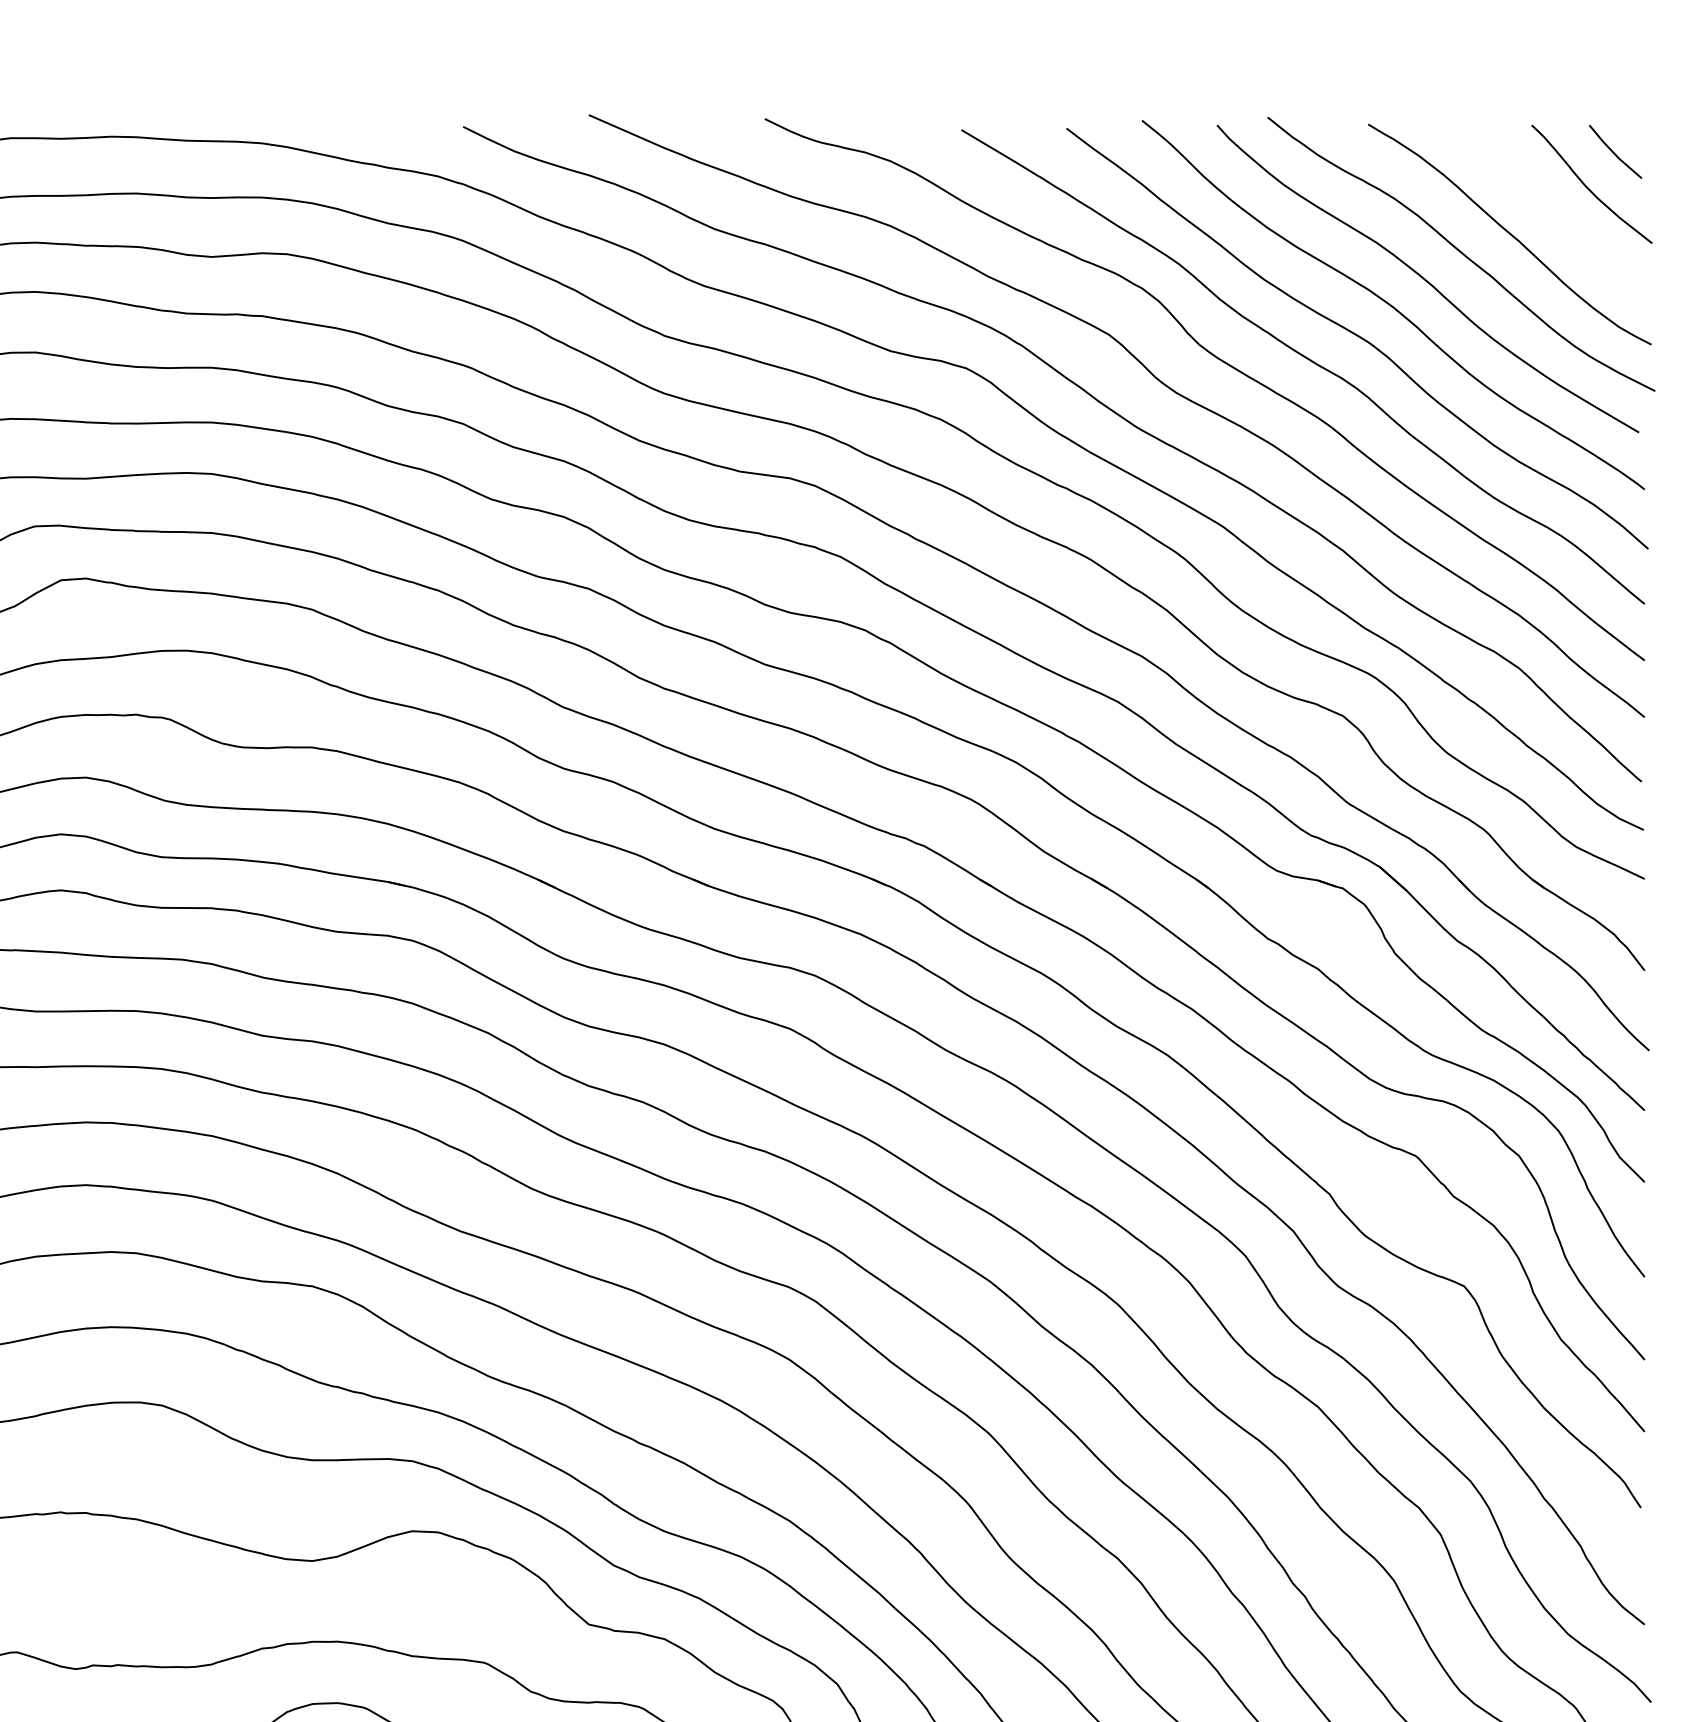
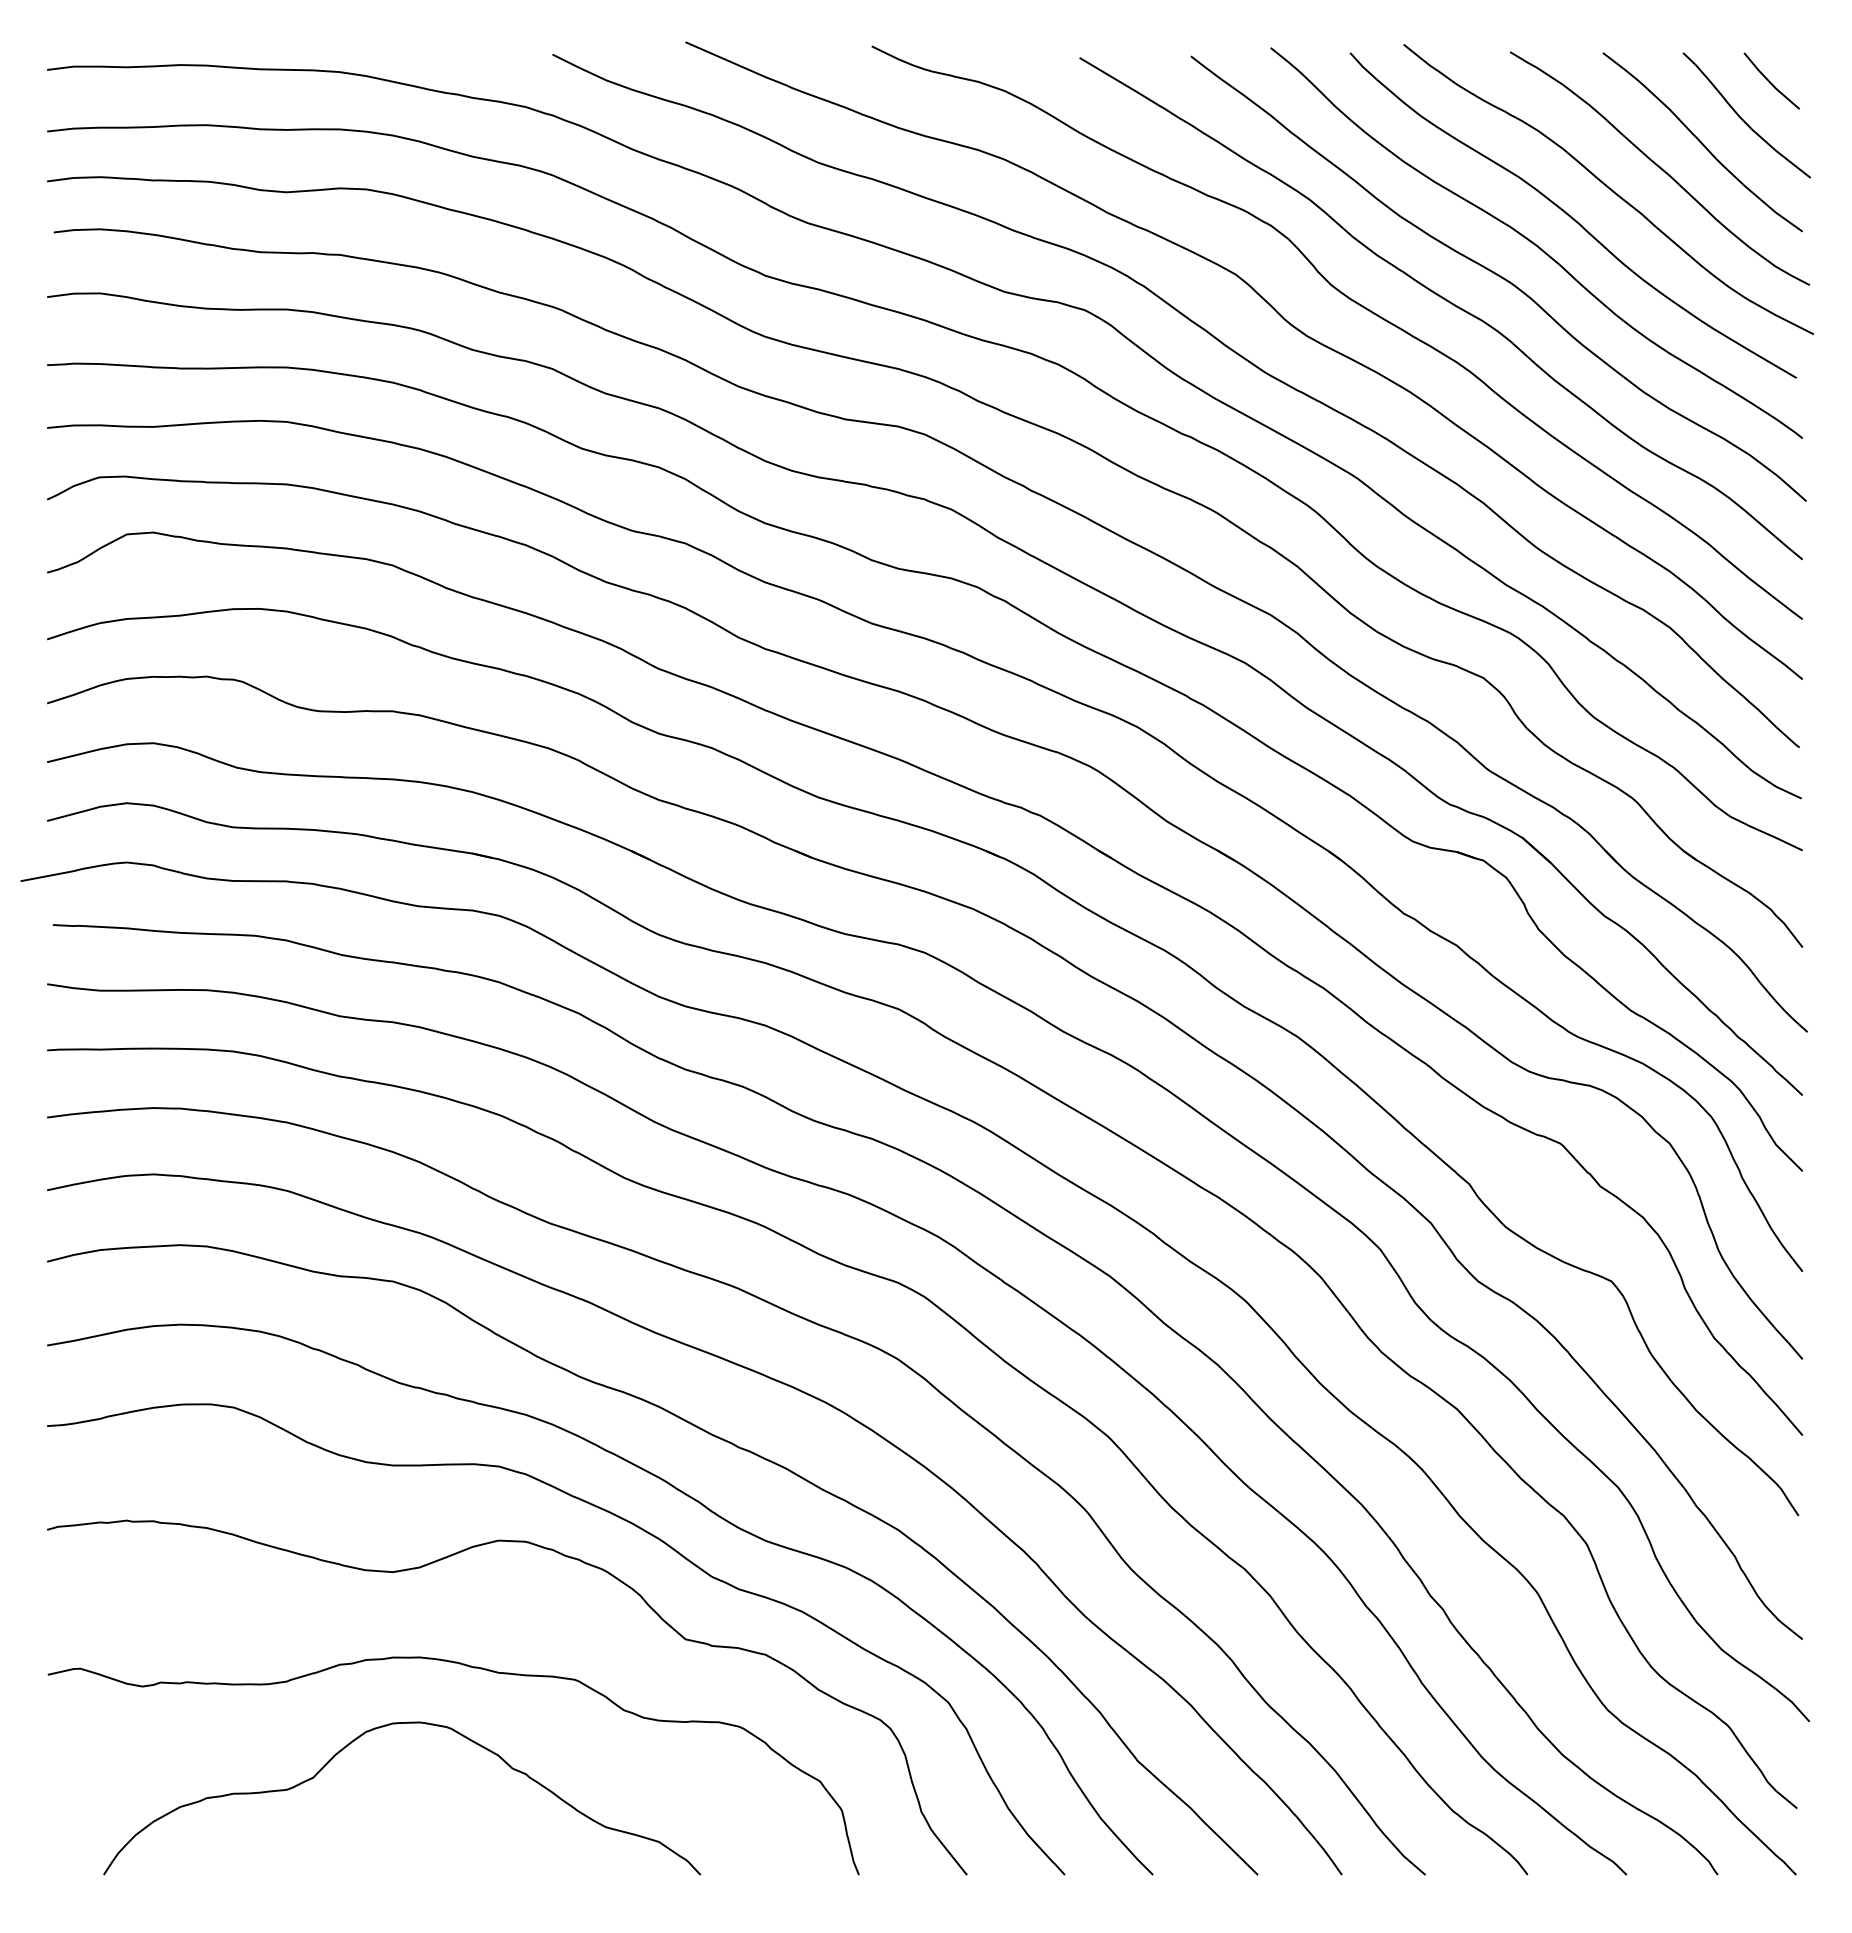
curve: (1550, 209) -> (1702, 142), added

